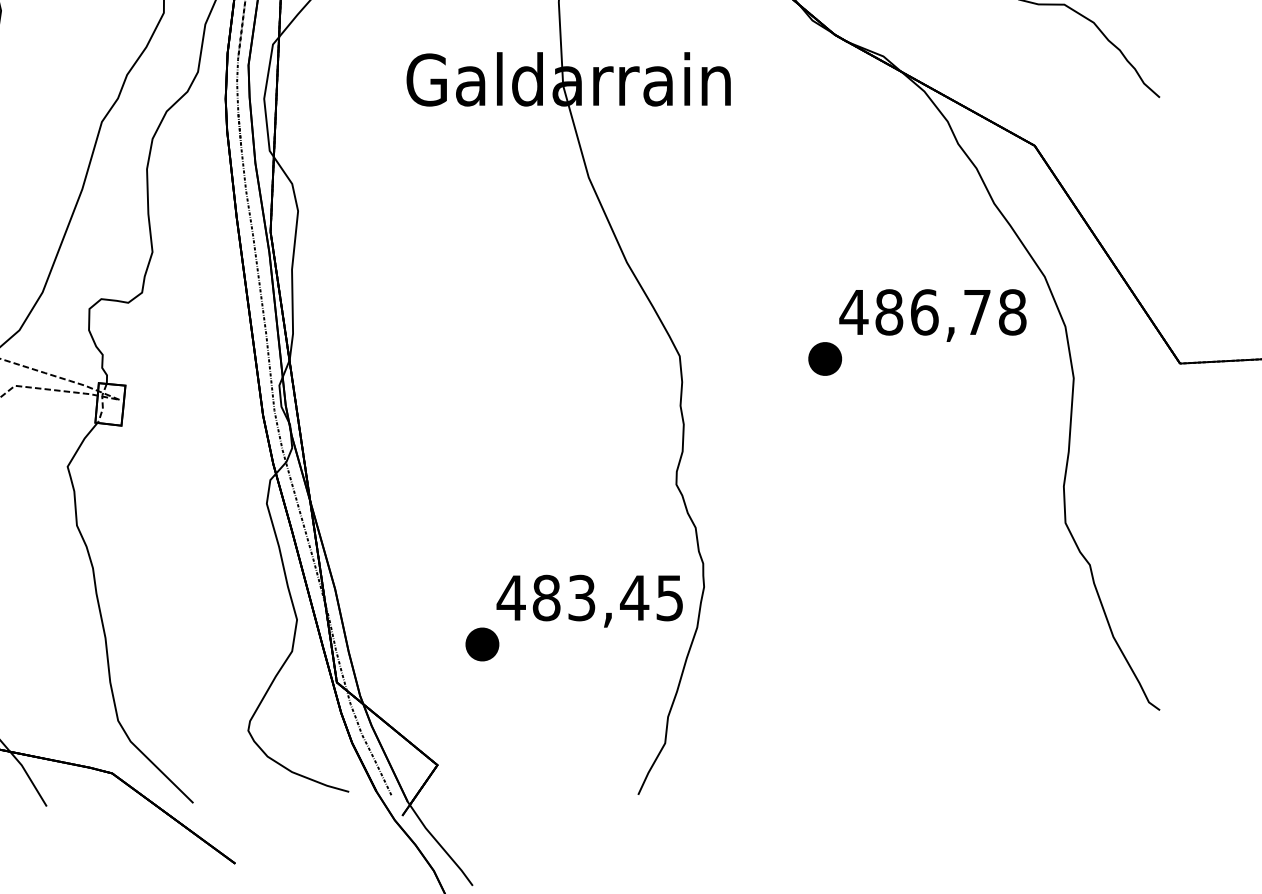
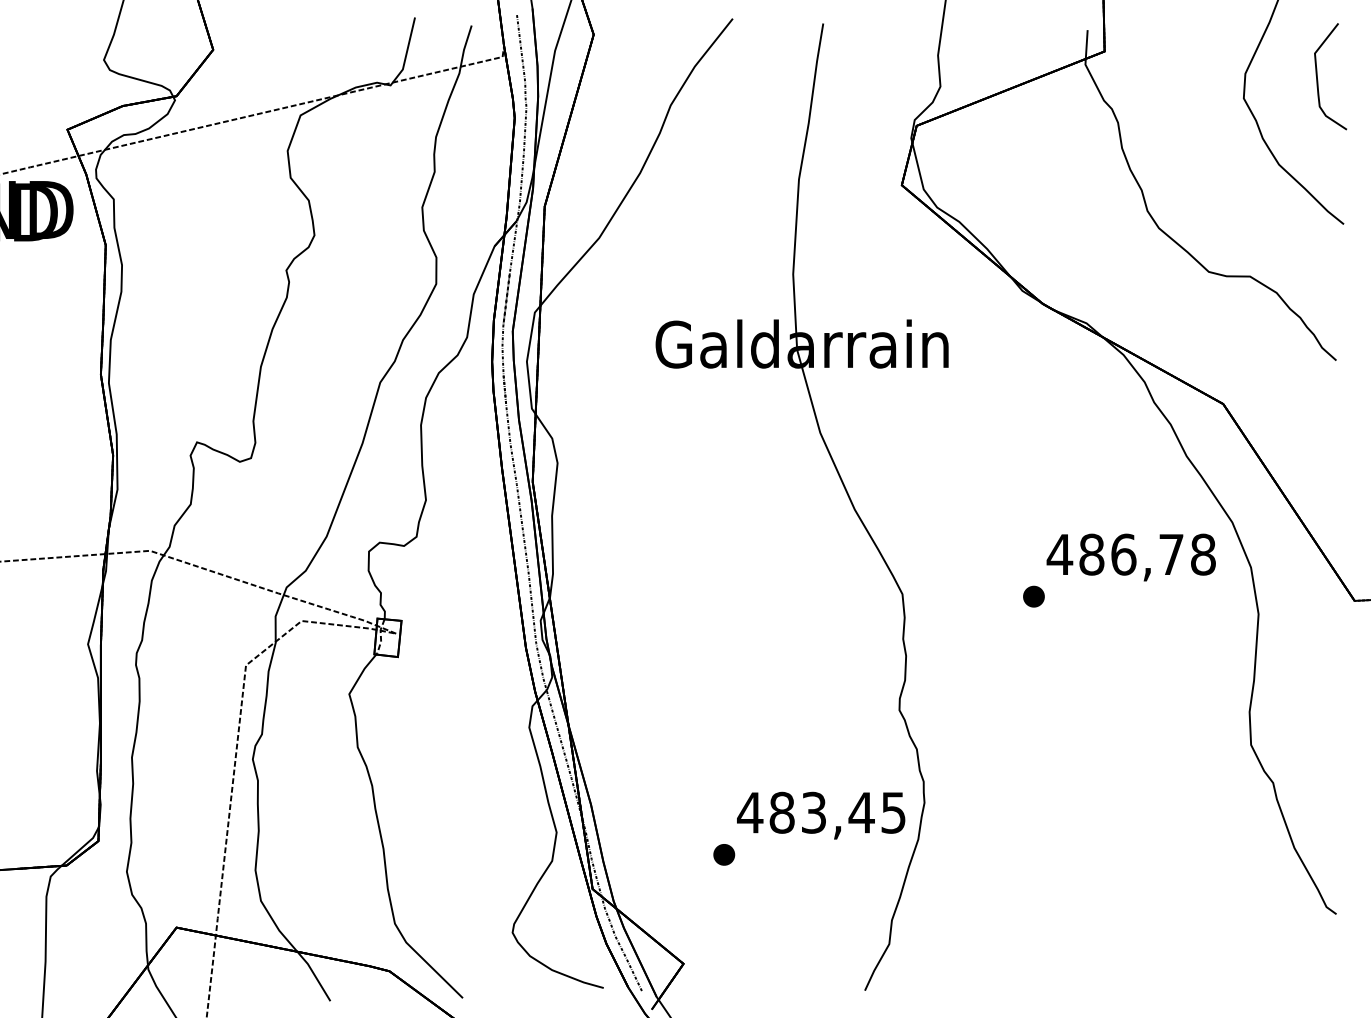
part: (824, 358) -> (1033, 596), size x0.71
part: (482, 644) -> (724, 854), size x0.71

